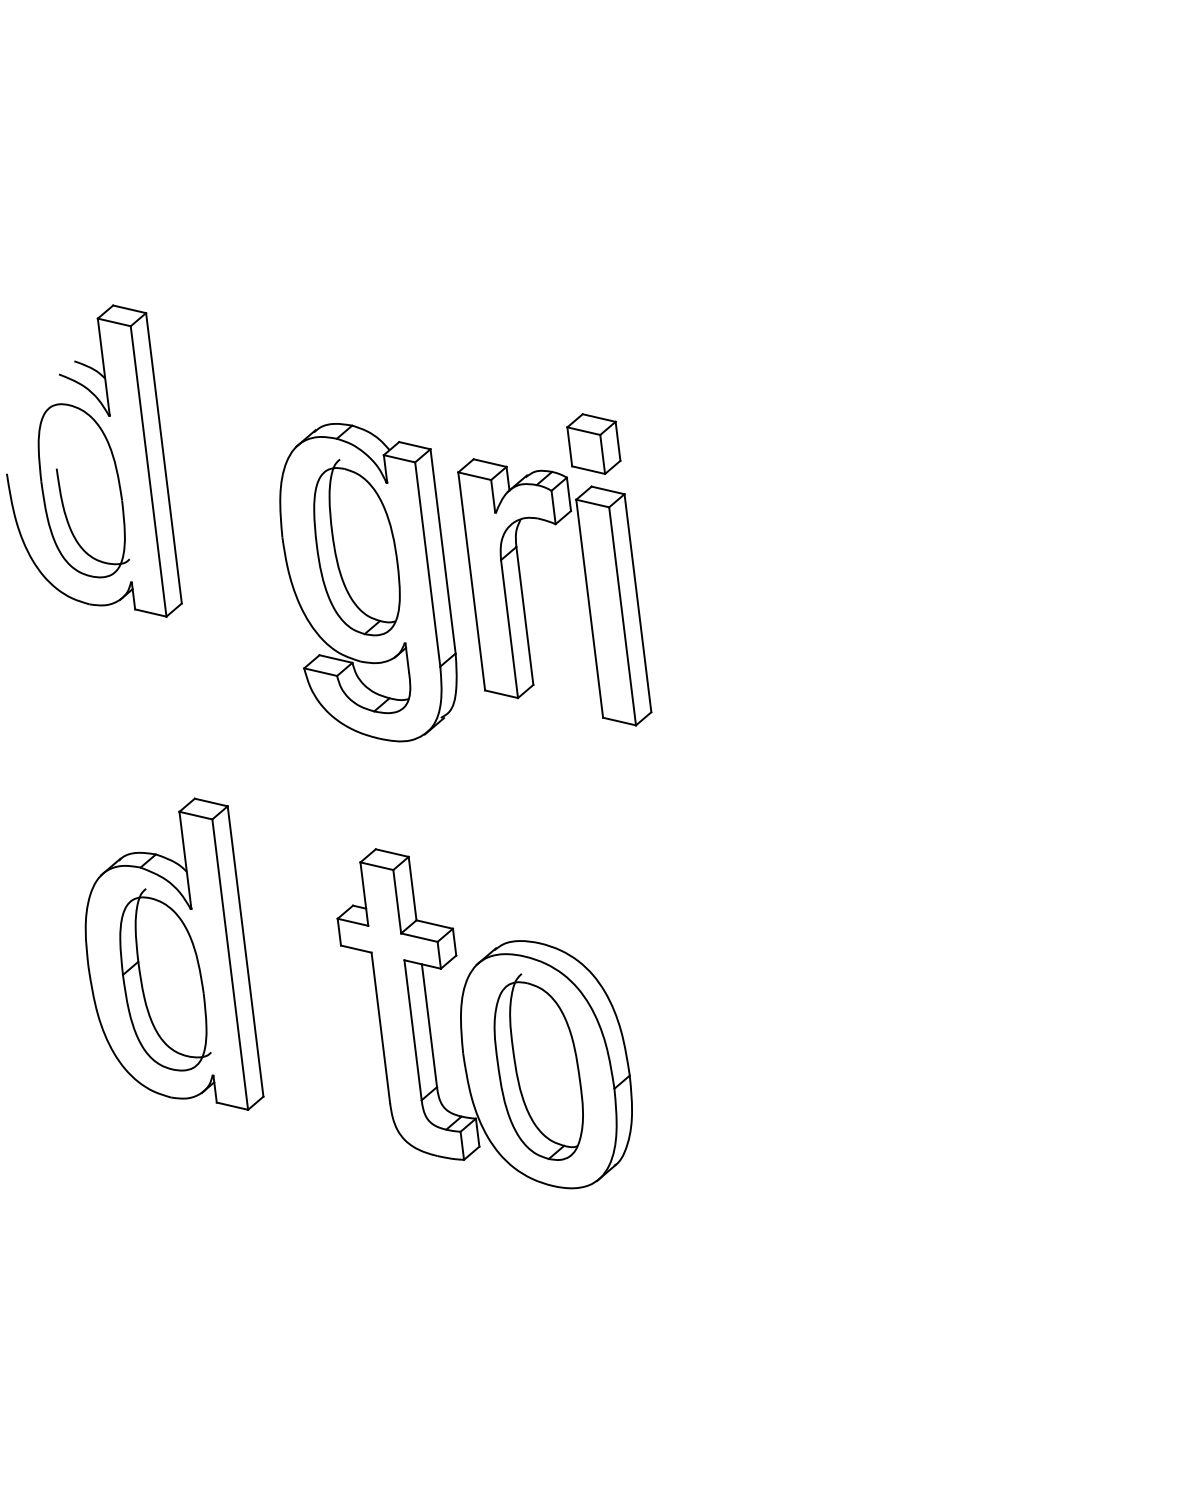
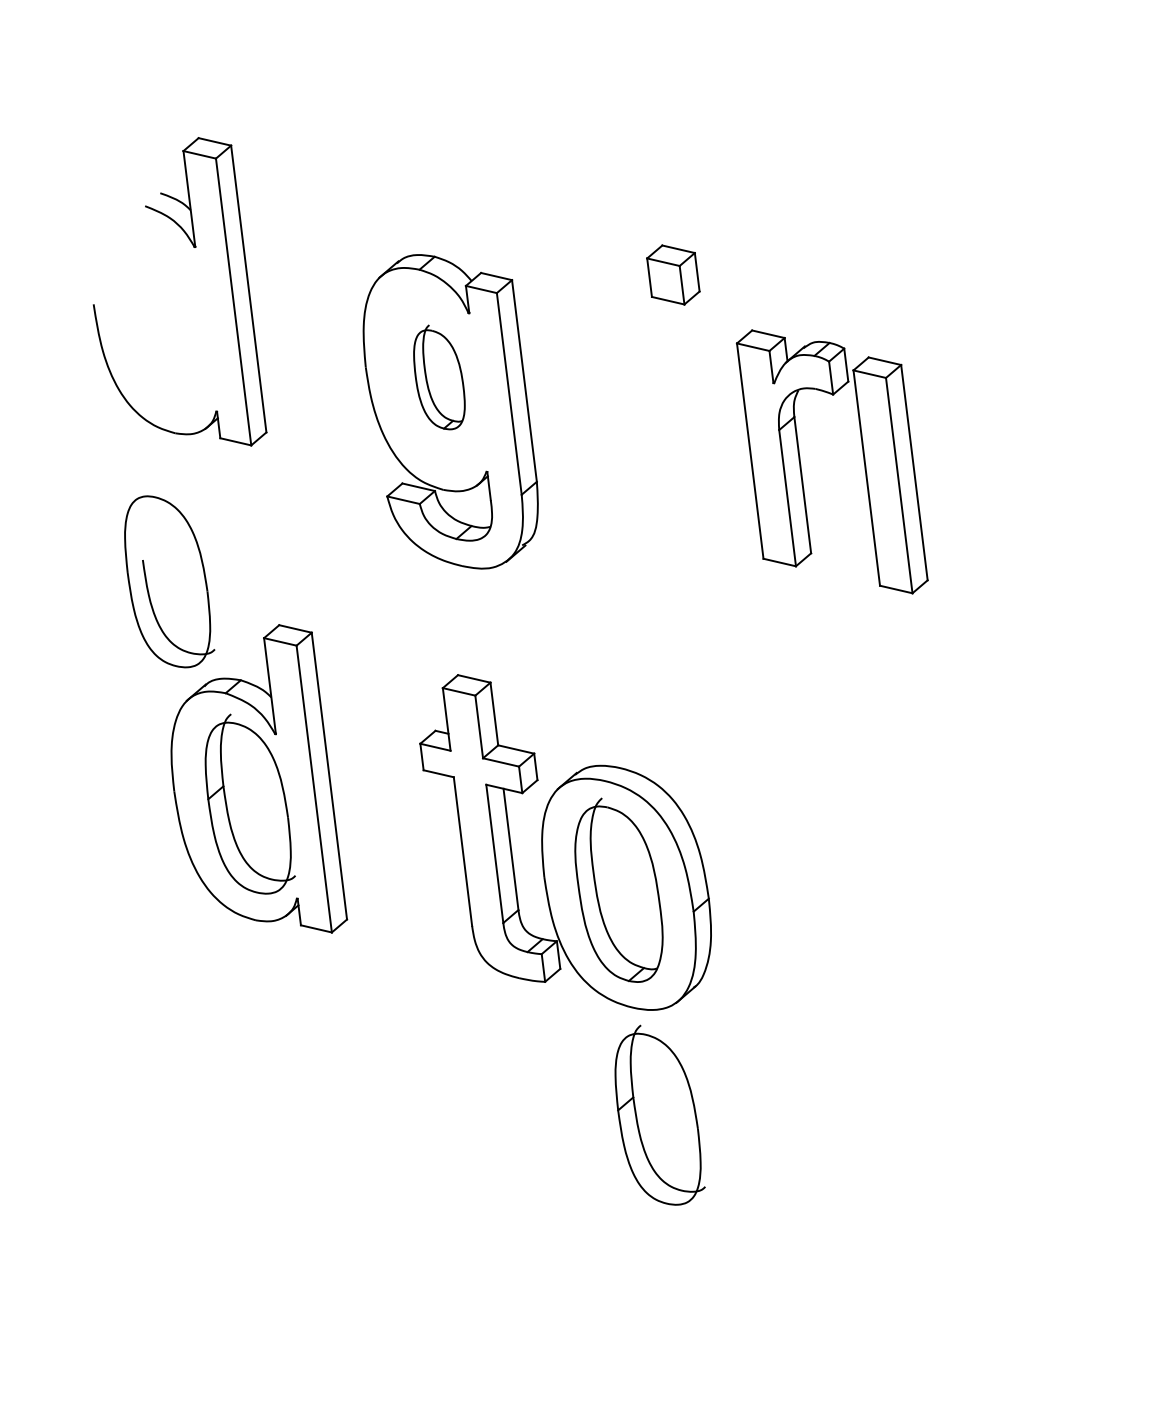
part: (83, 490) -> (169, 581), moved
part: (356, 547) -> (438, 377), size x0.6
part: (523, 594) -> (801, 464), moved
part: (580, 1294) -> (660, 1114), added

